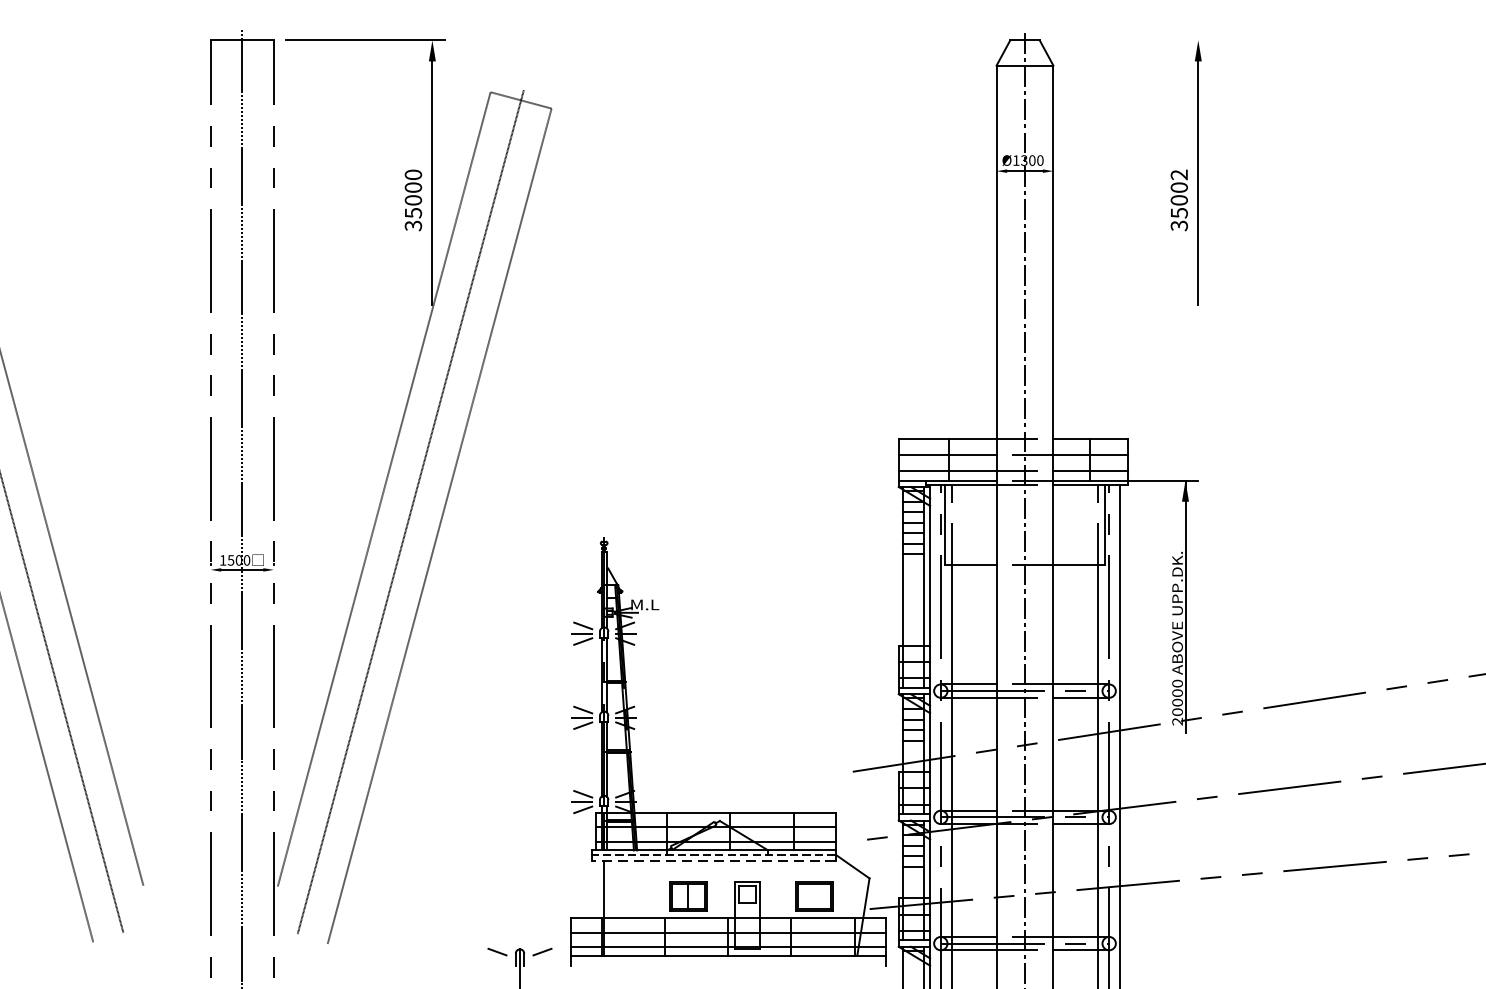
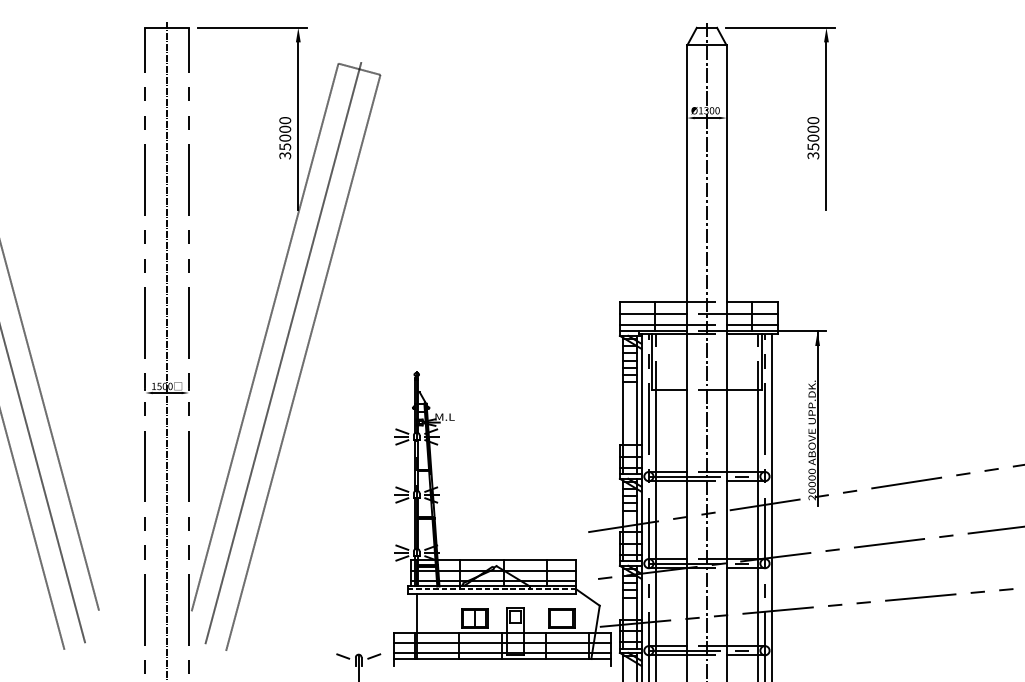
line: (1131, 39) -> (780, 27), added
text: (1179, 174) -> (813, 120), 35002 -> 35000
line: (712, 860) -> (491, 593), dashed -> solid

